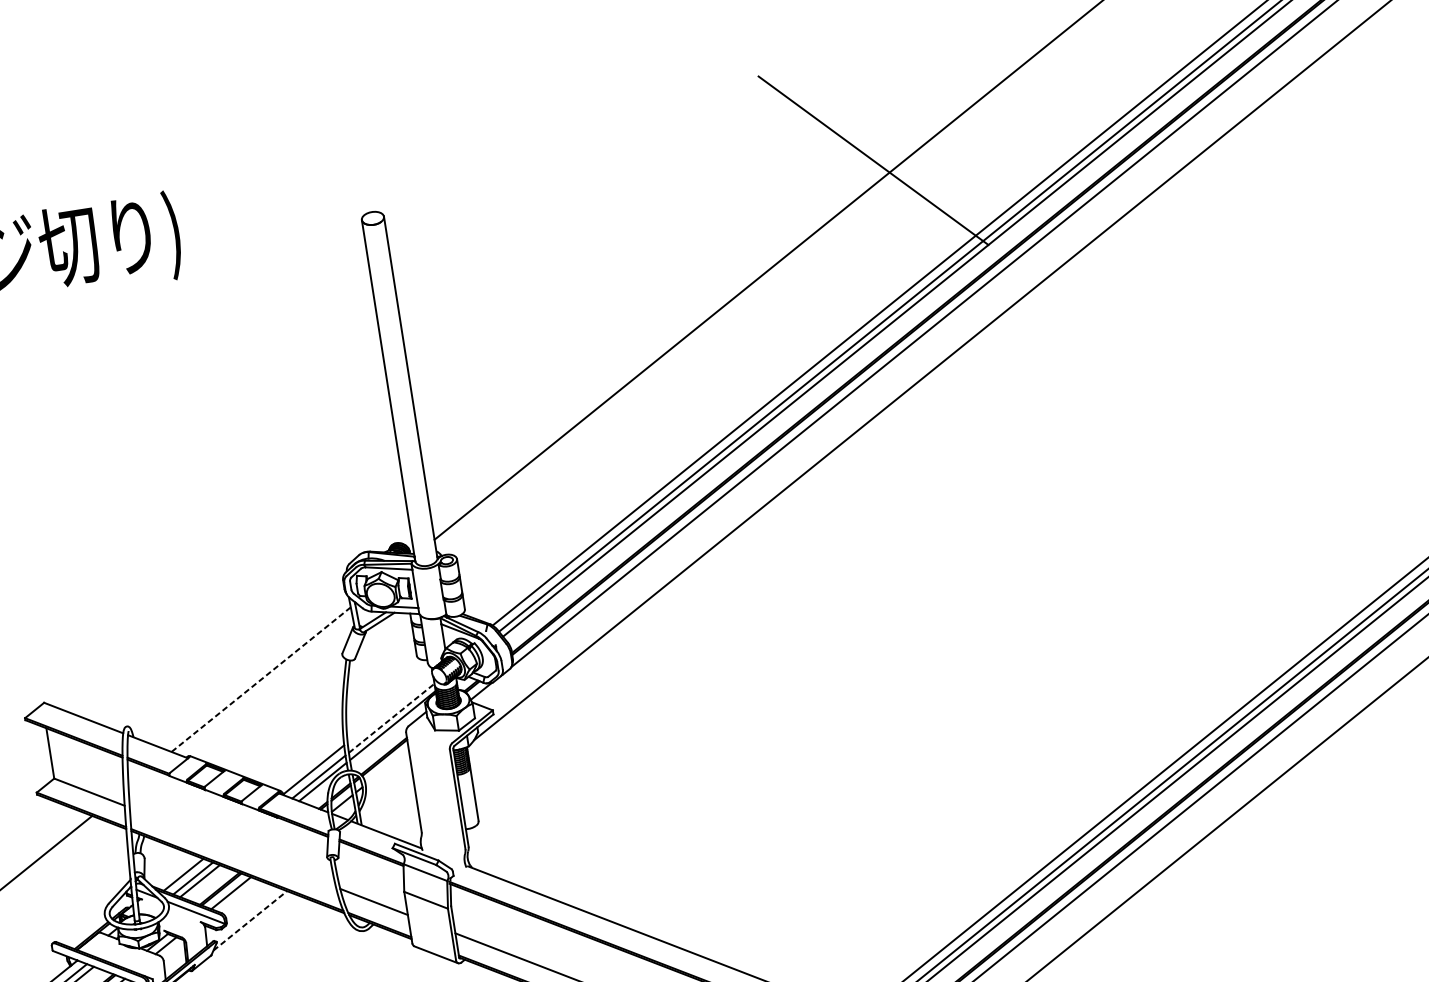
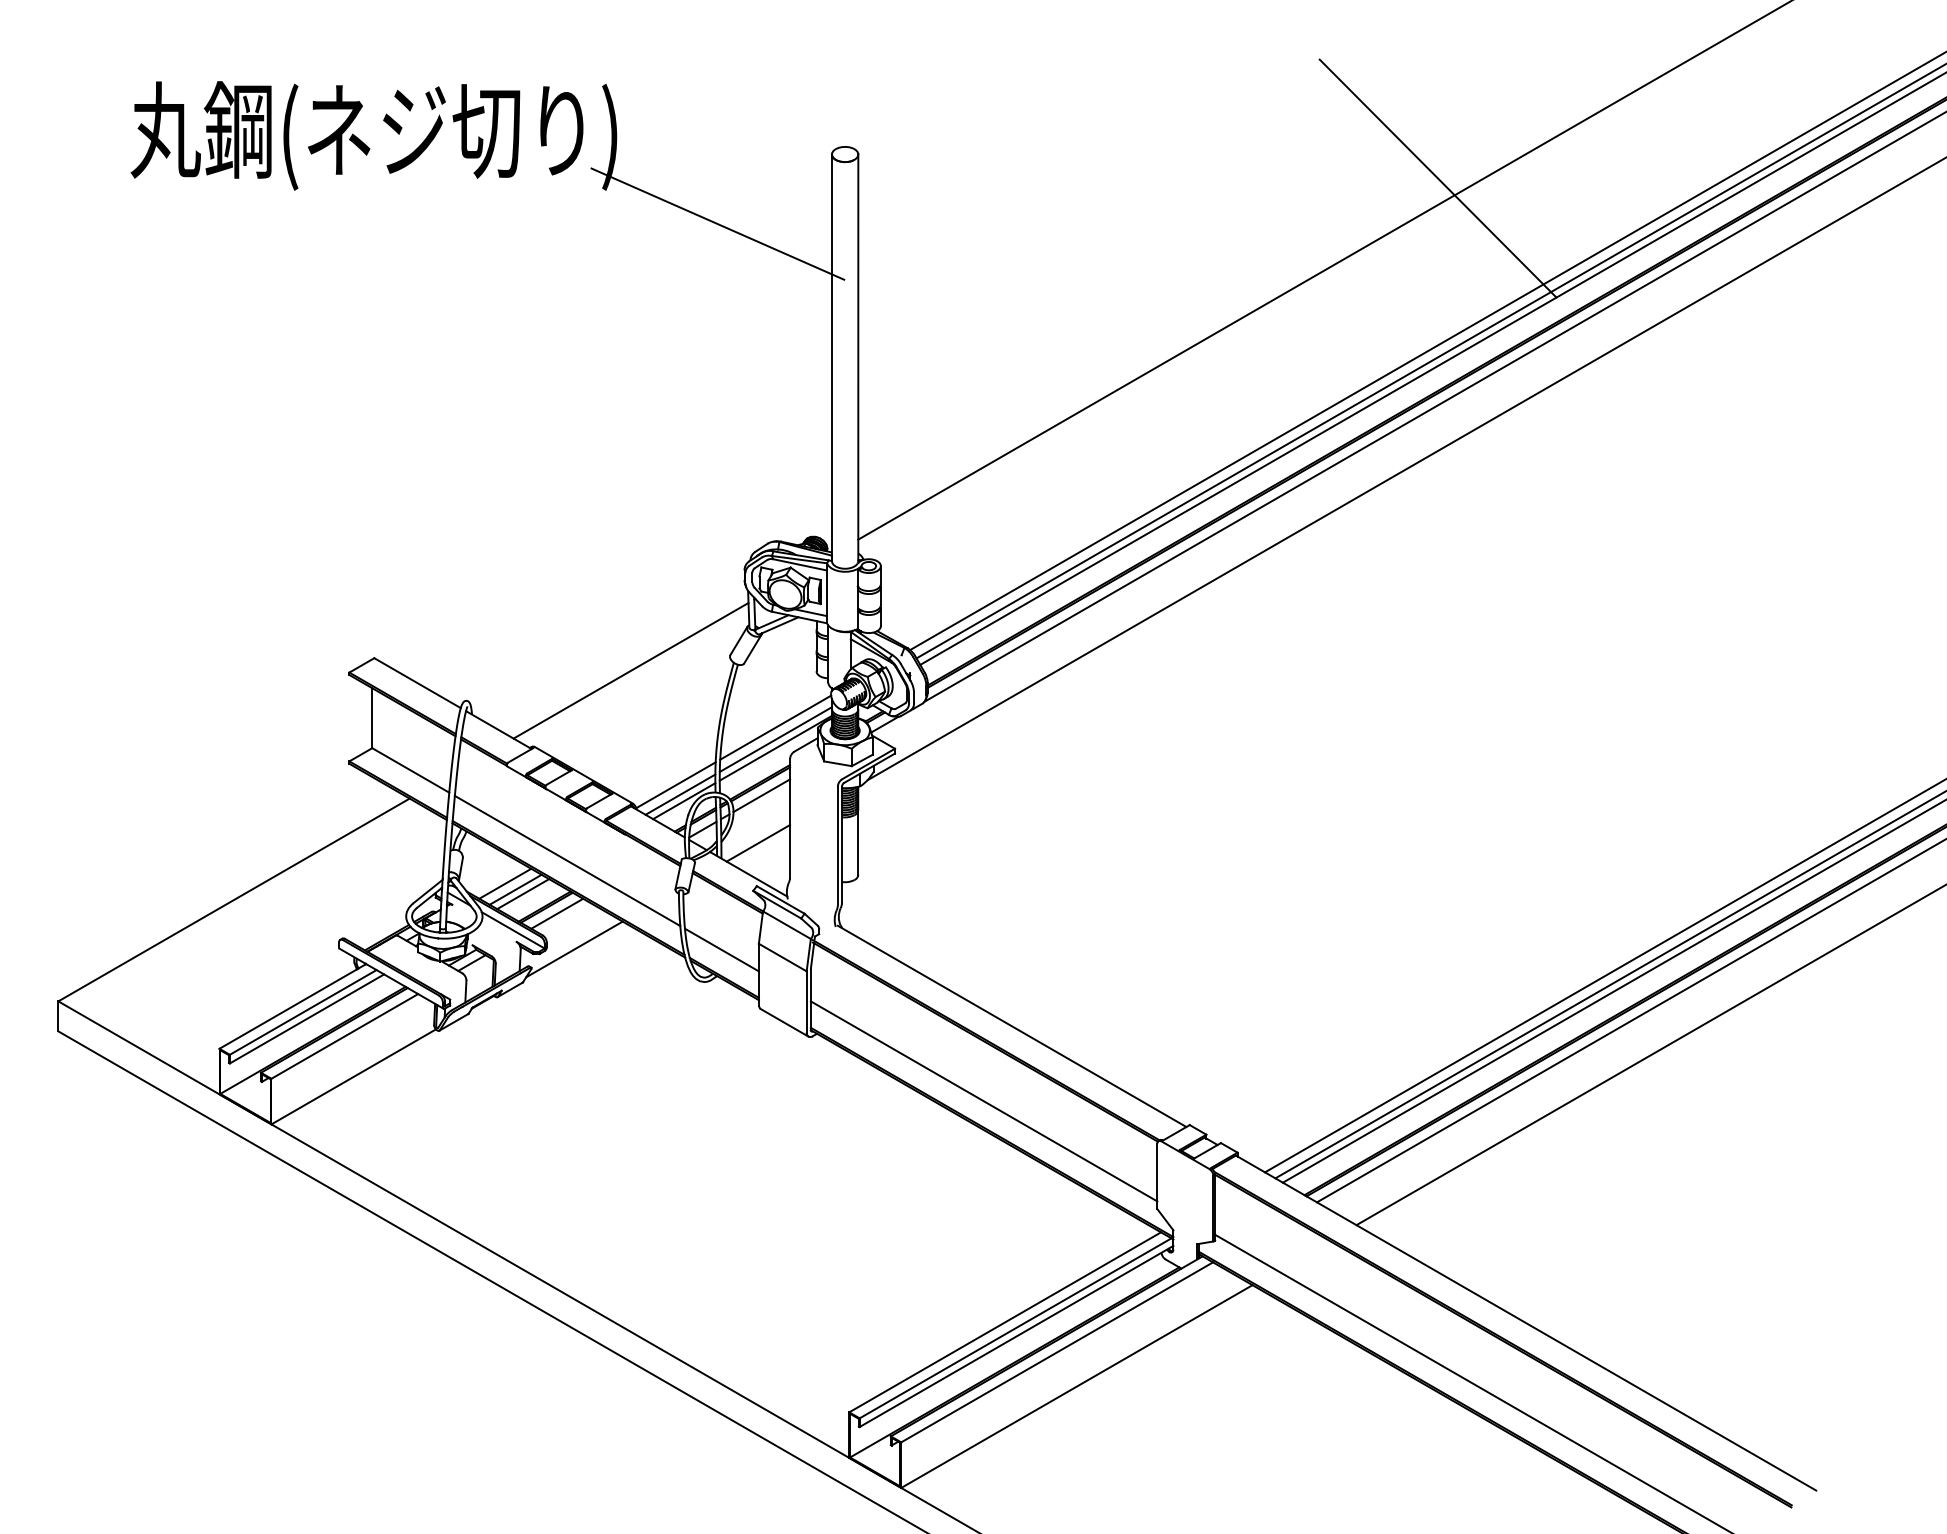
line: (274, 293) -> (717, 223), added
line: (261, 679) -> (631, 670), dashed -> solid
line: (389, 708) -> (775, 727), added
line: (391, 718) -> (775, 739), dashed -> solid
line: (386, 767) -> (761, 795), added
line: (390, 807) -> (758, 843), added
line: (232, 847) -> (567, 860), added
line: (250, 920) -> (574, 949), dashed -> solid

